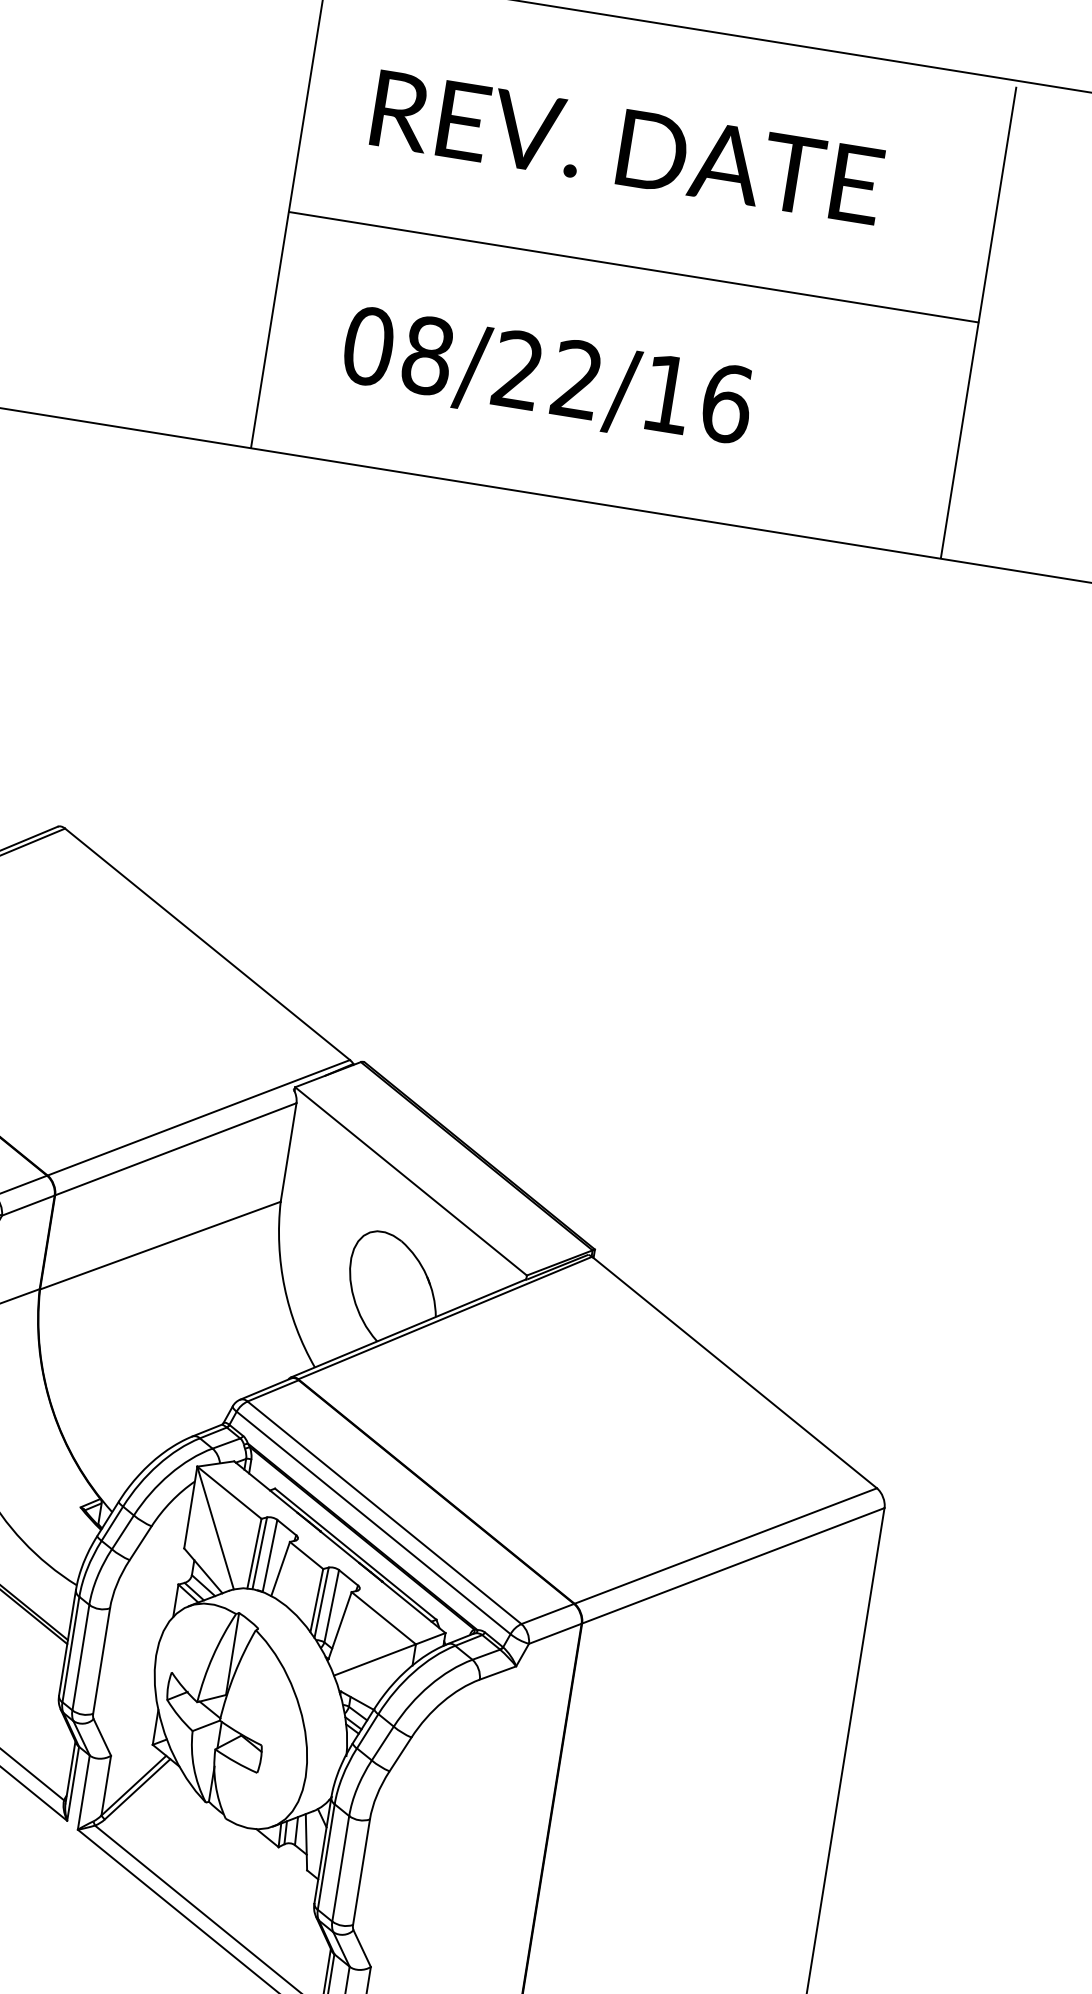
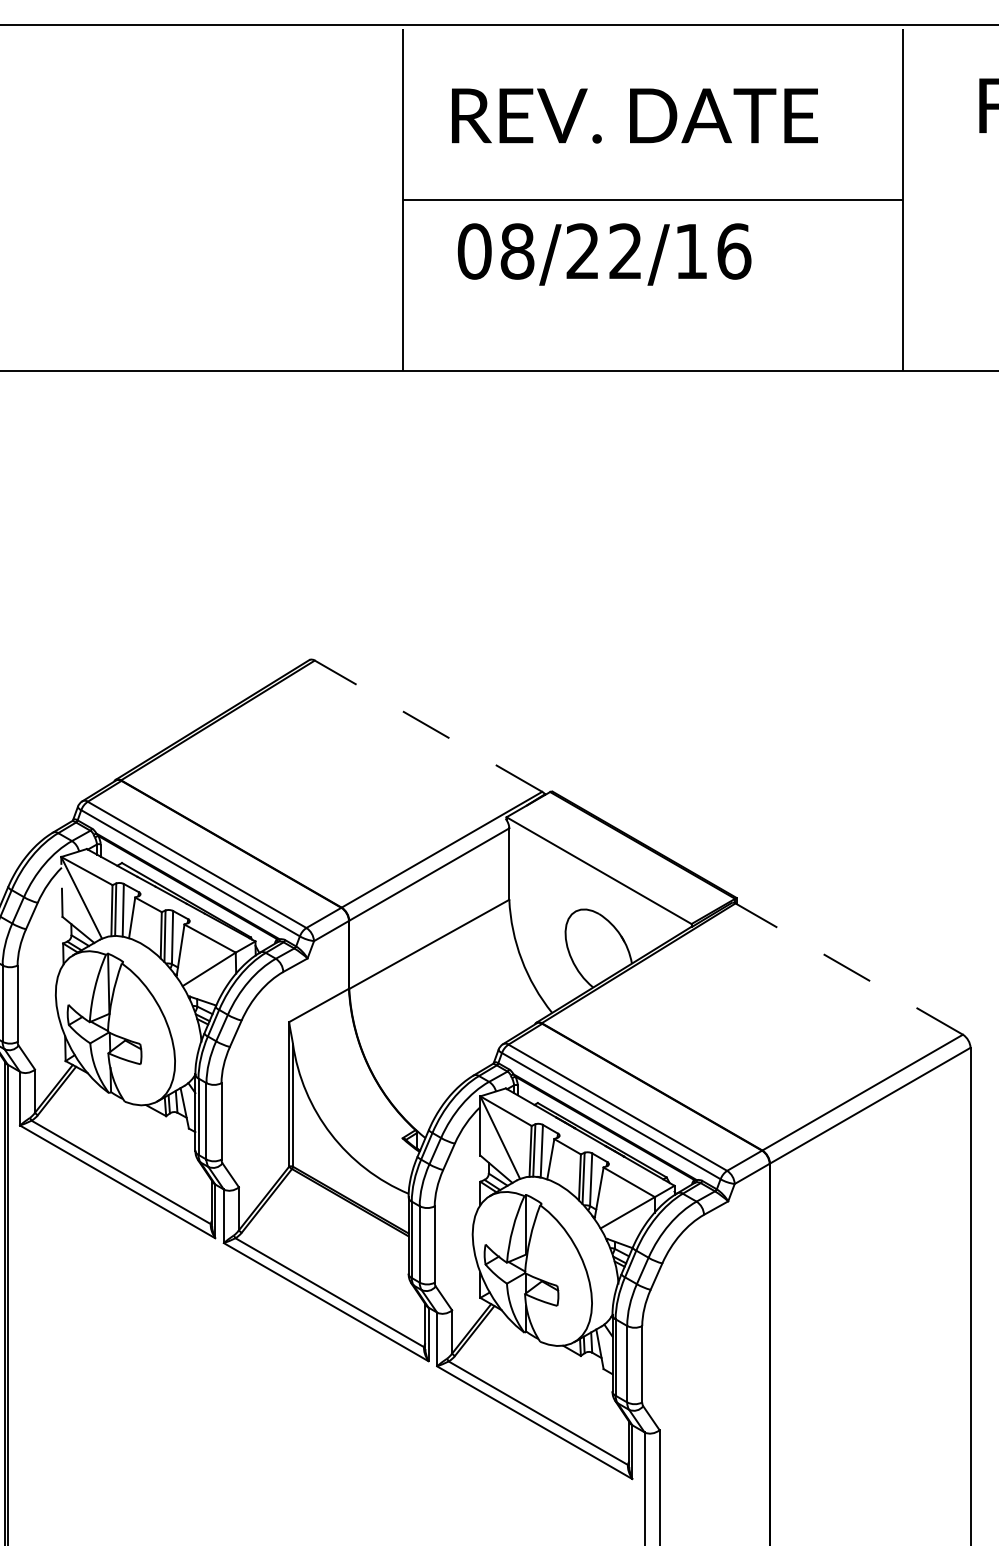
text: (547, 379) -> (604, 254), moved
line: (207, 943) -> (428, 725), solid -> dashed
line: (733, 1371) -> (848, 968), solid -> dashed

